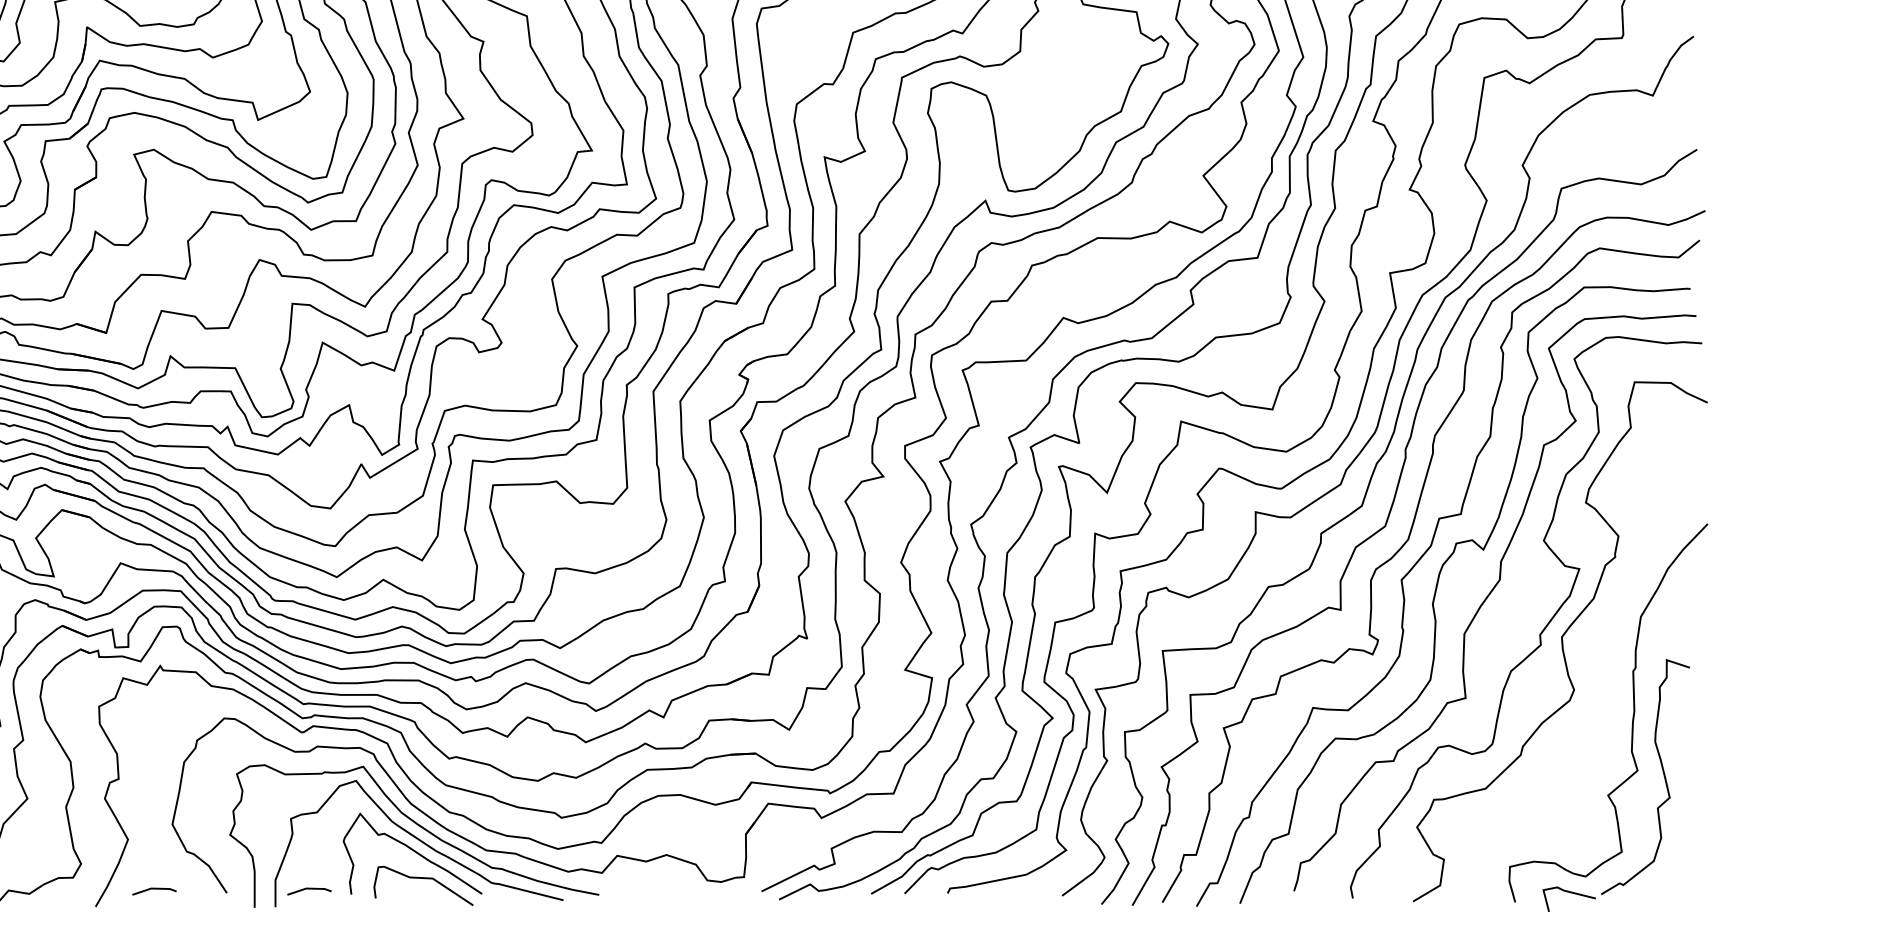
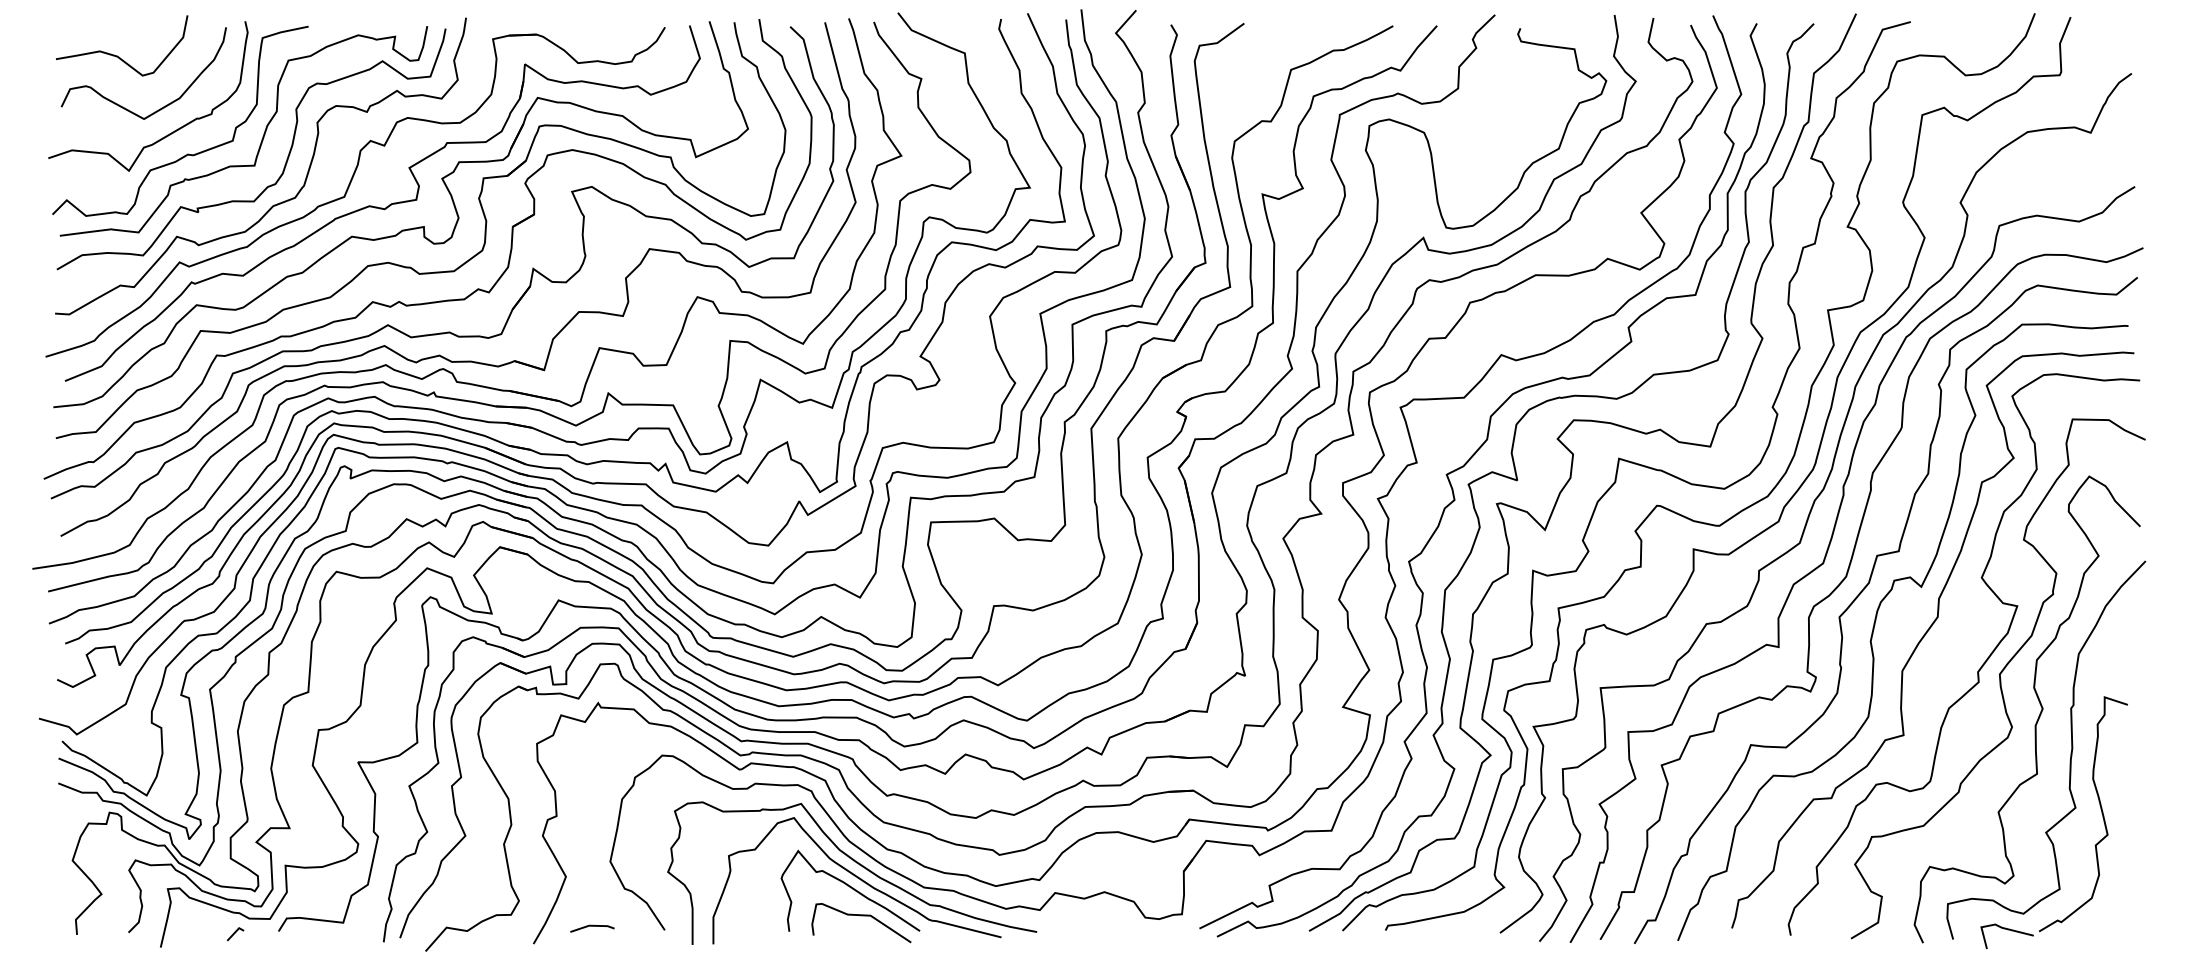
curve: (1601, 676) -> (2039, 713), added
line: (309, 889) -> (747, 926), removed

